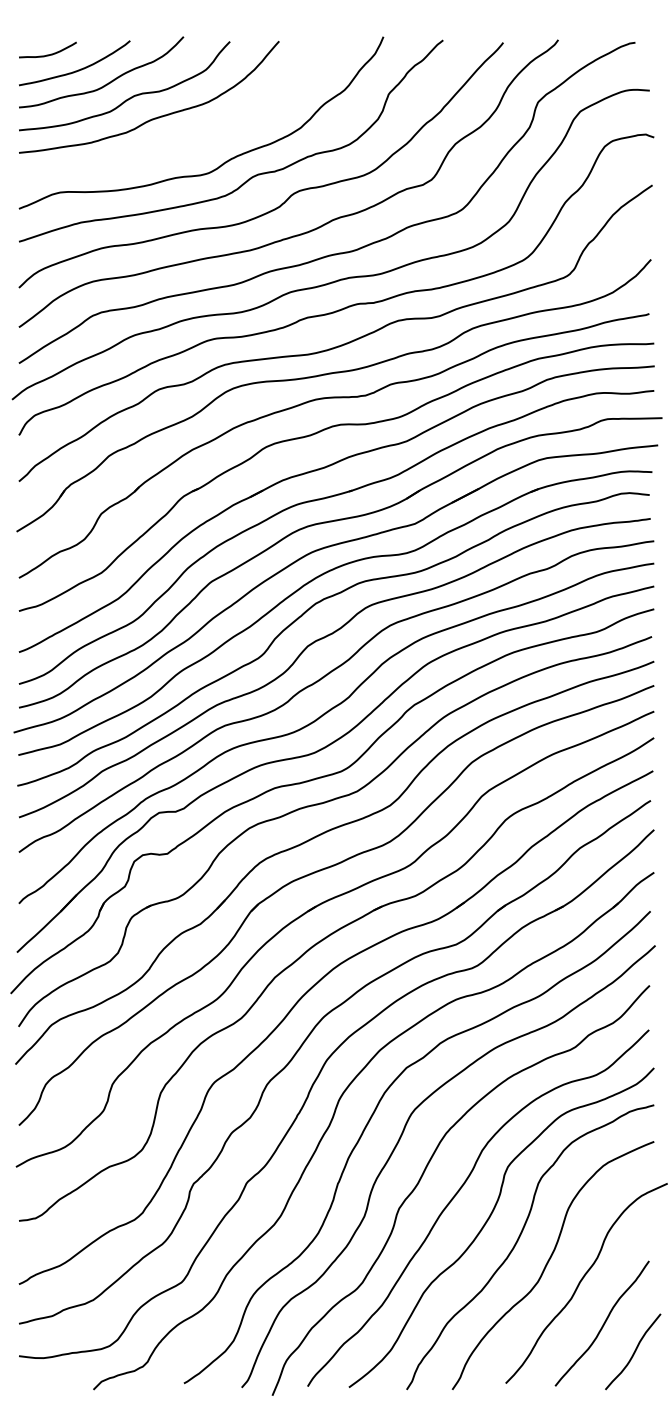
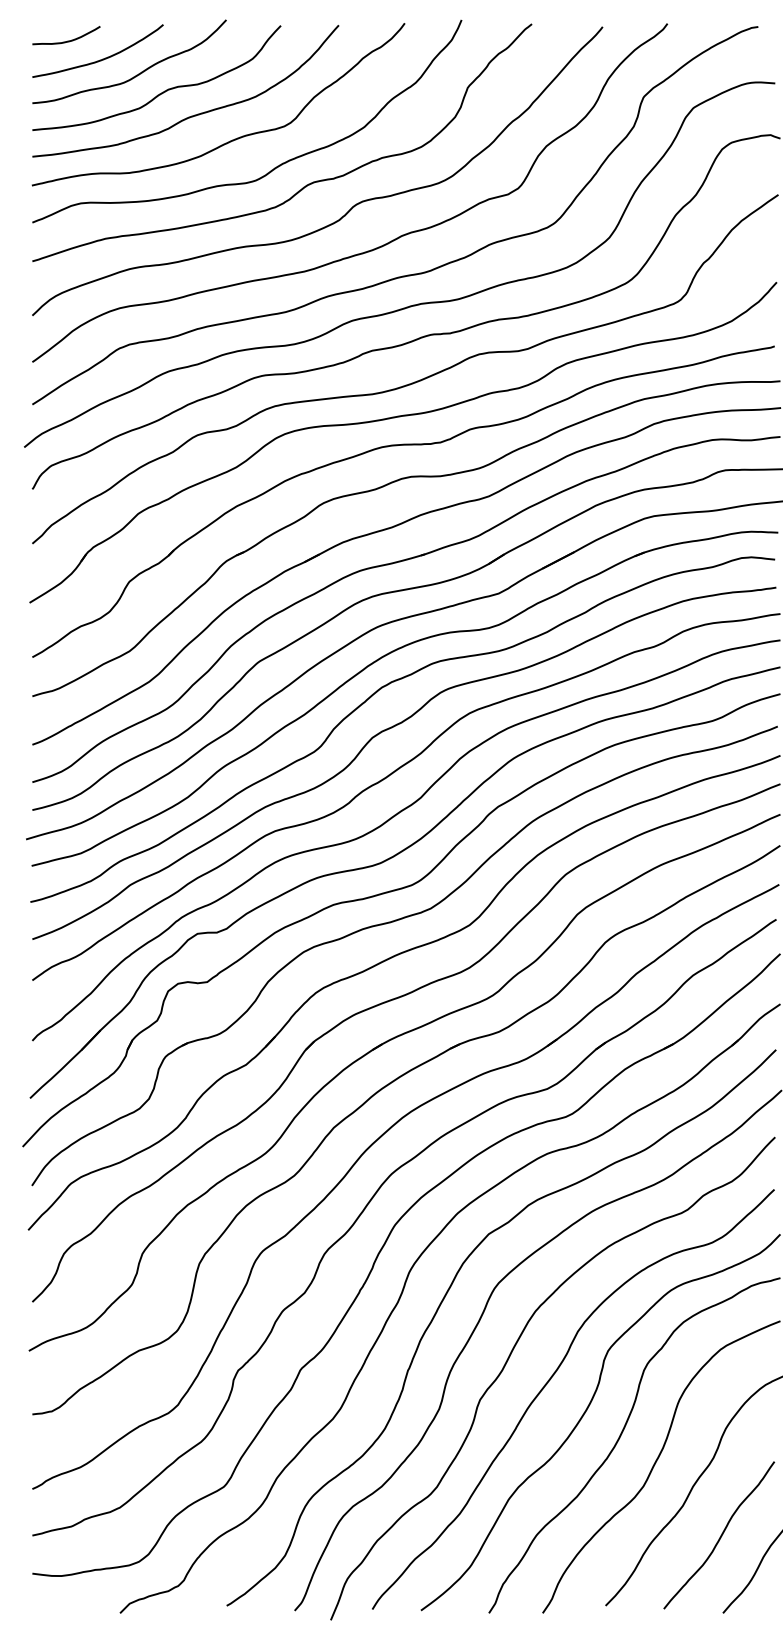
curve: (187, 138) -> (230, 139), added

